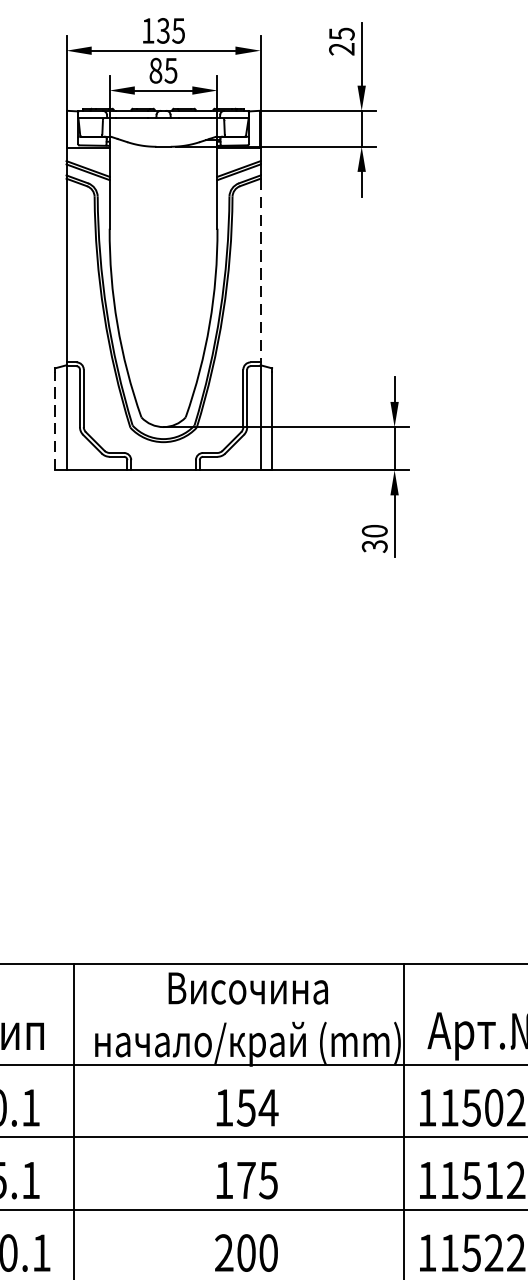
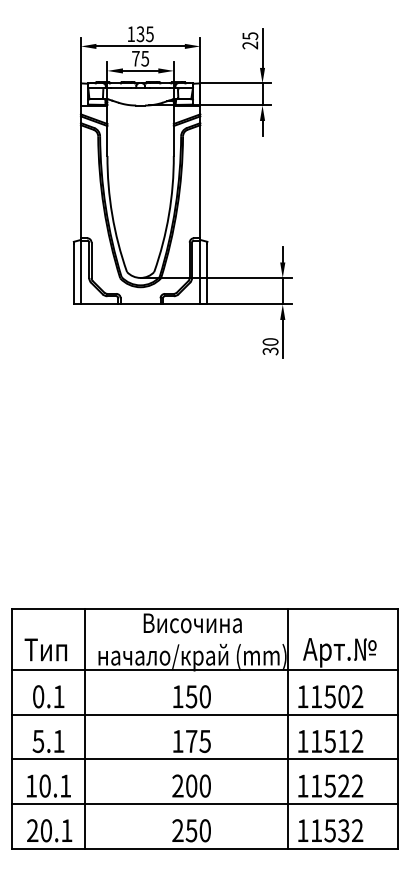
text: (155, 70) -> (135, 58), 85 -> 75
line: (260, 271) -> (200, 182), dashed -> solid
line: (54, 419) -> (73, 273), dashed -> solid
text: (269, 1107) -> (205, 696), 154 -> 150

